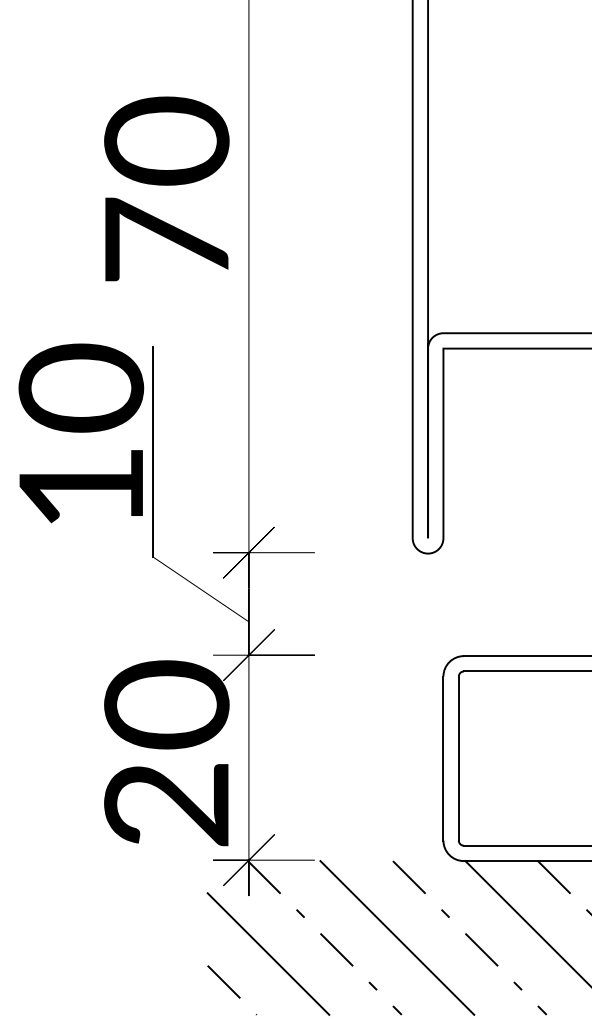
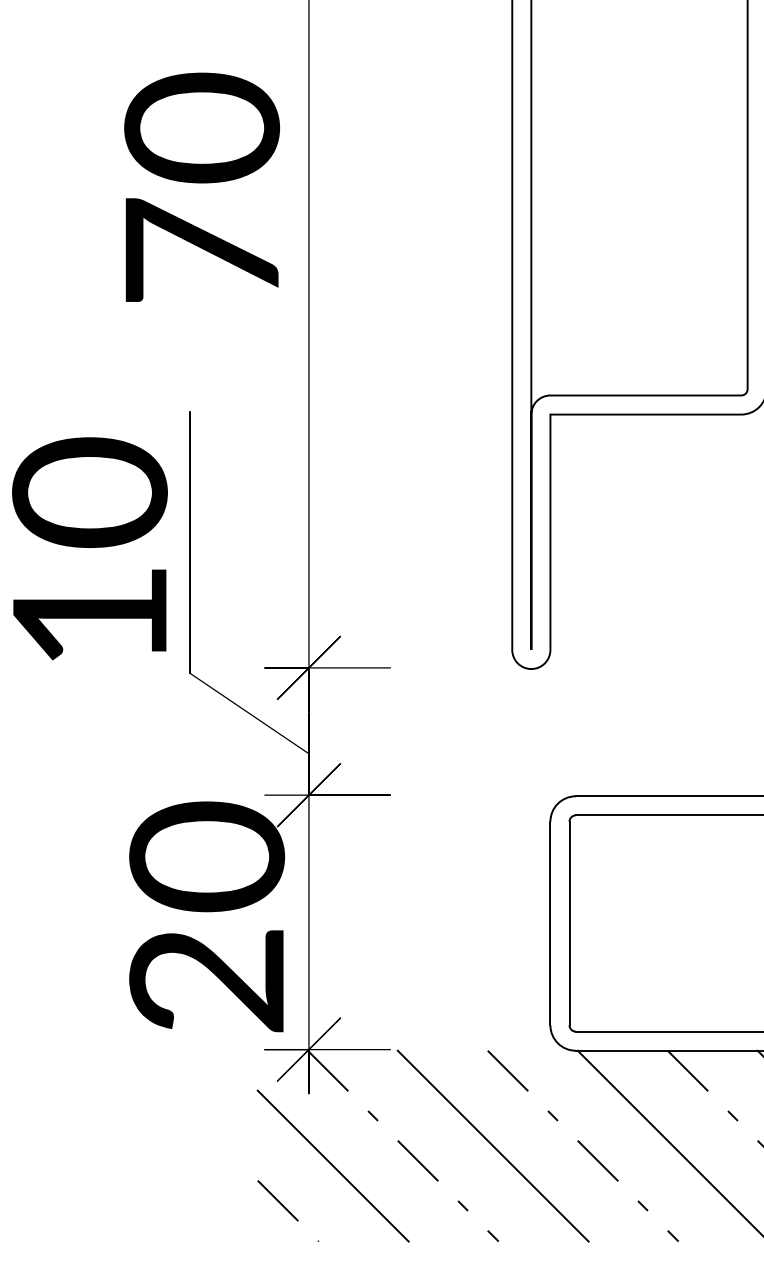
text: (167, 188) -> (202, 186), moved
text: (80, 433) -> (89, 548), moved

